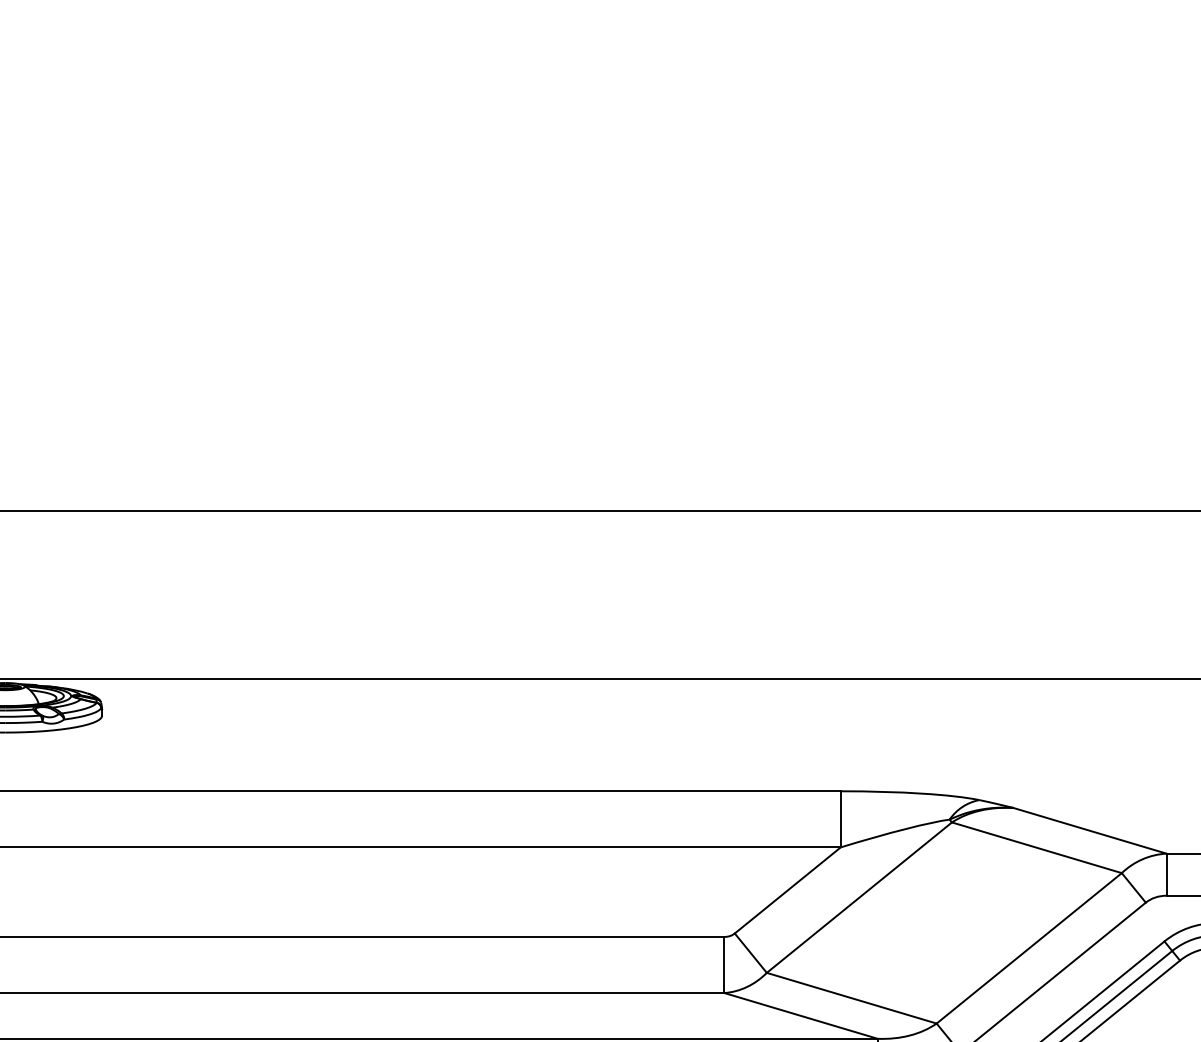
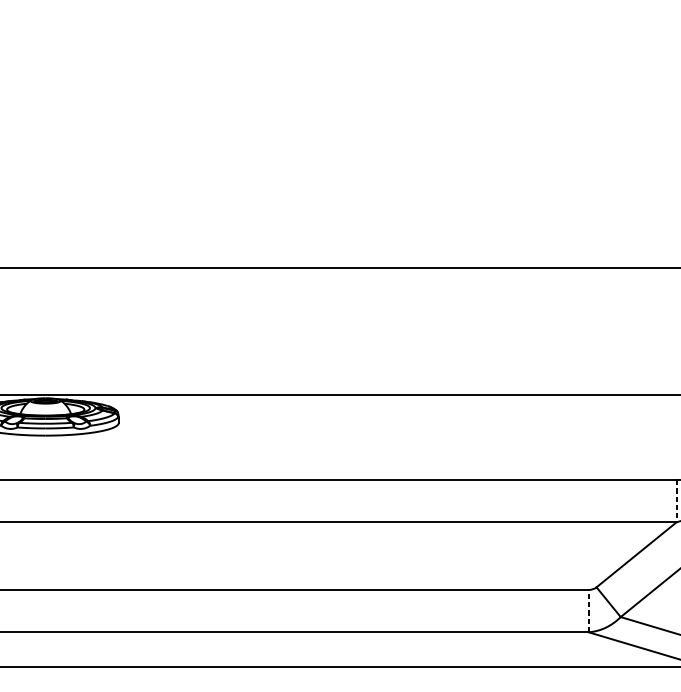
line: (840, 819) -> (676, 501), solid -> dashed
line: (724, 964) -> (588, 610), solid -> dashed

